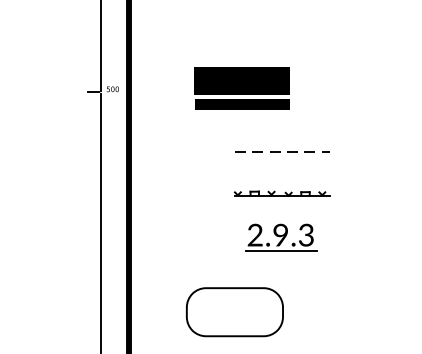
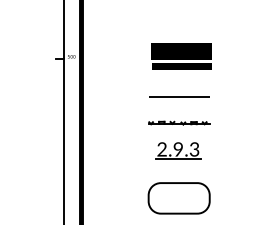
part: (241, 88) -> (181, 56), moved
line: (284, 151) -> (180, 96), dashed -> solid
part: (233, 312) -> (178, 198), moved

